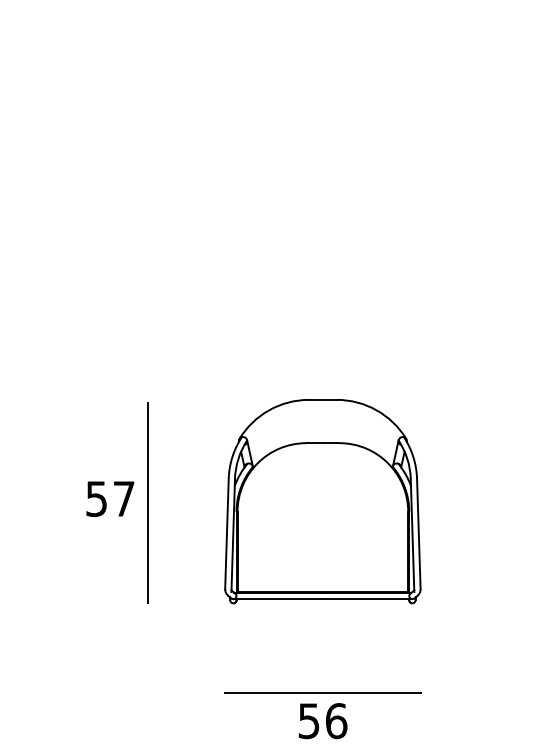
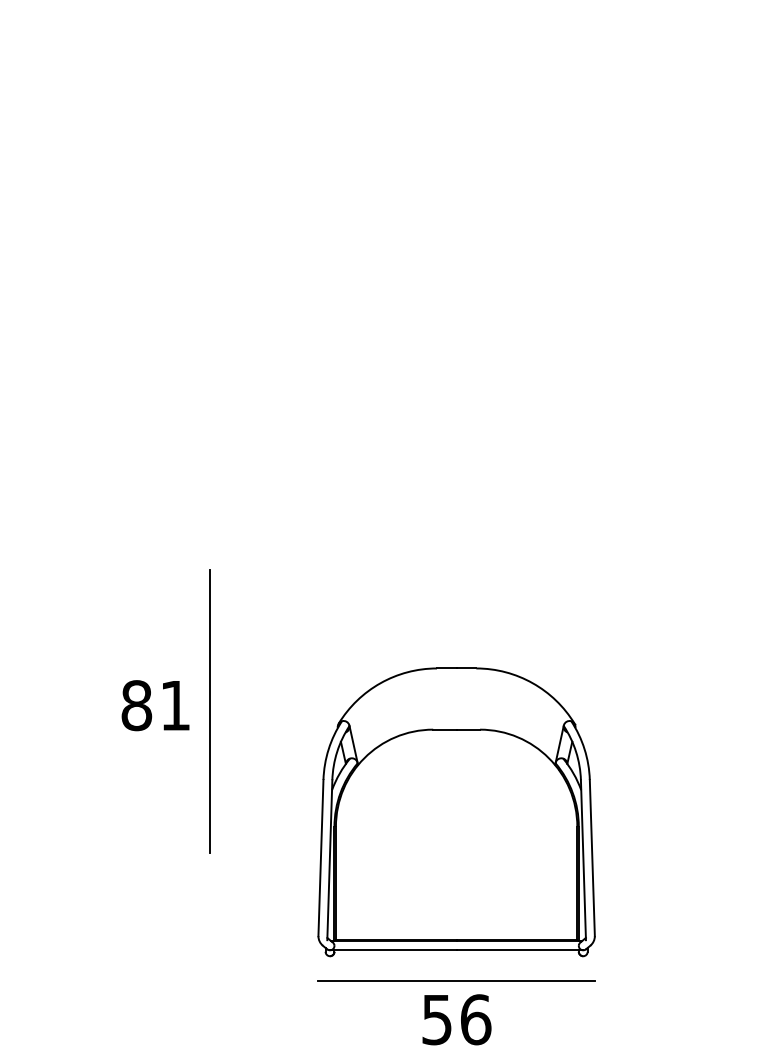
text: (109, 498) -> (155, 705), 57 -> 81
part: (322, 501) -> (456, 812), moved

